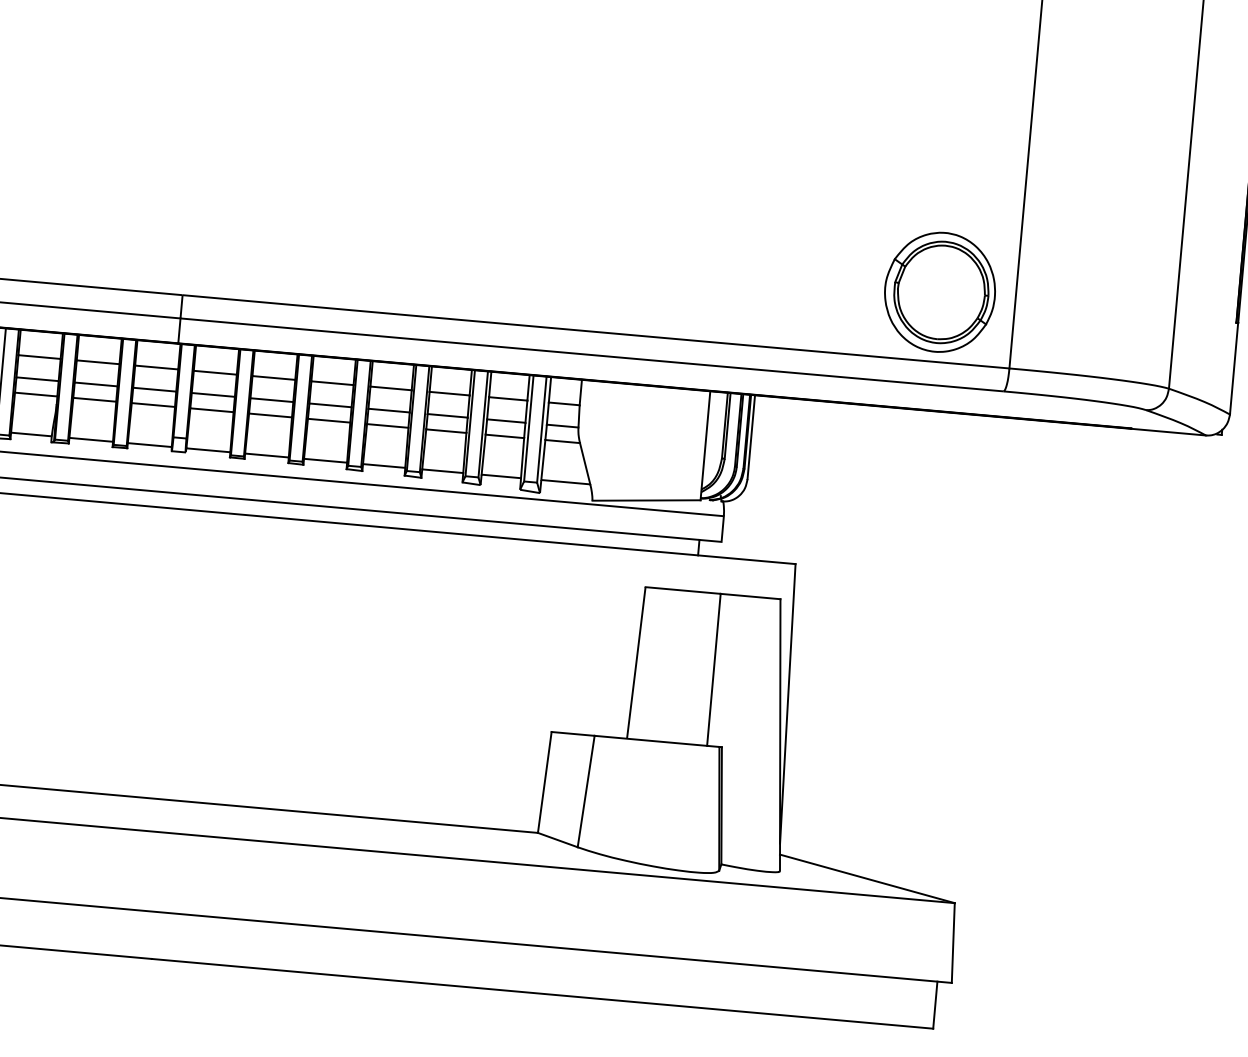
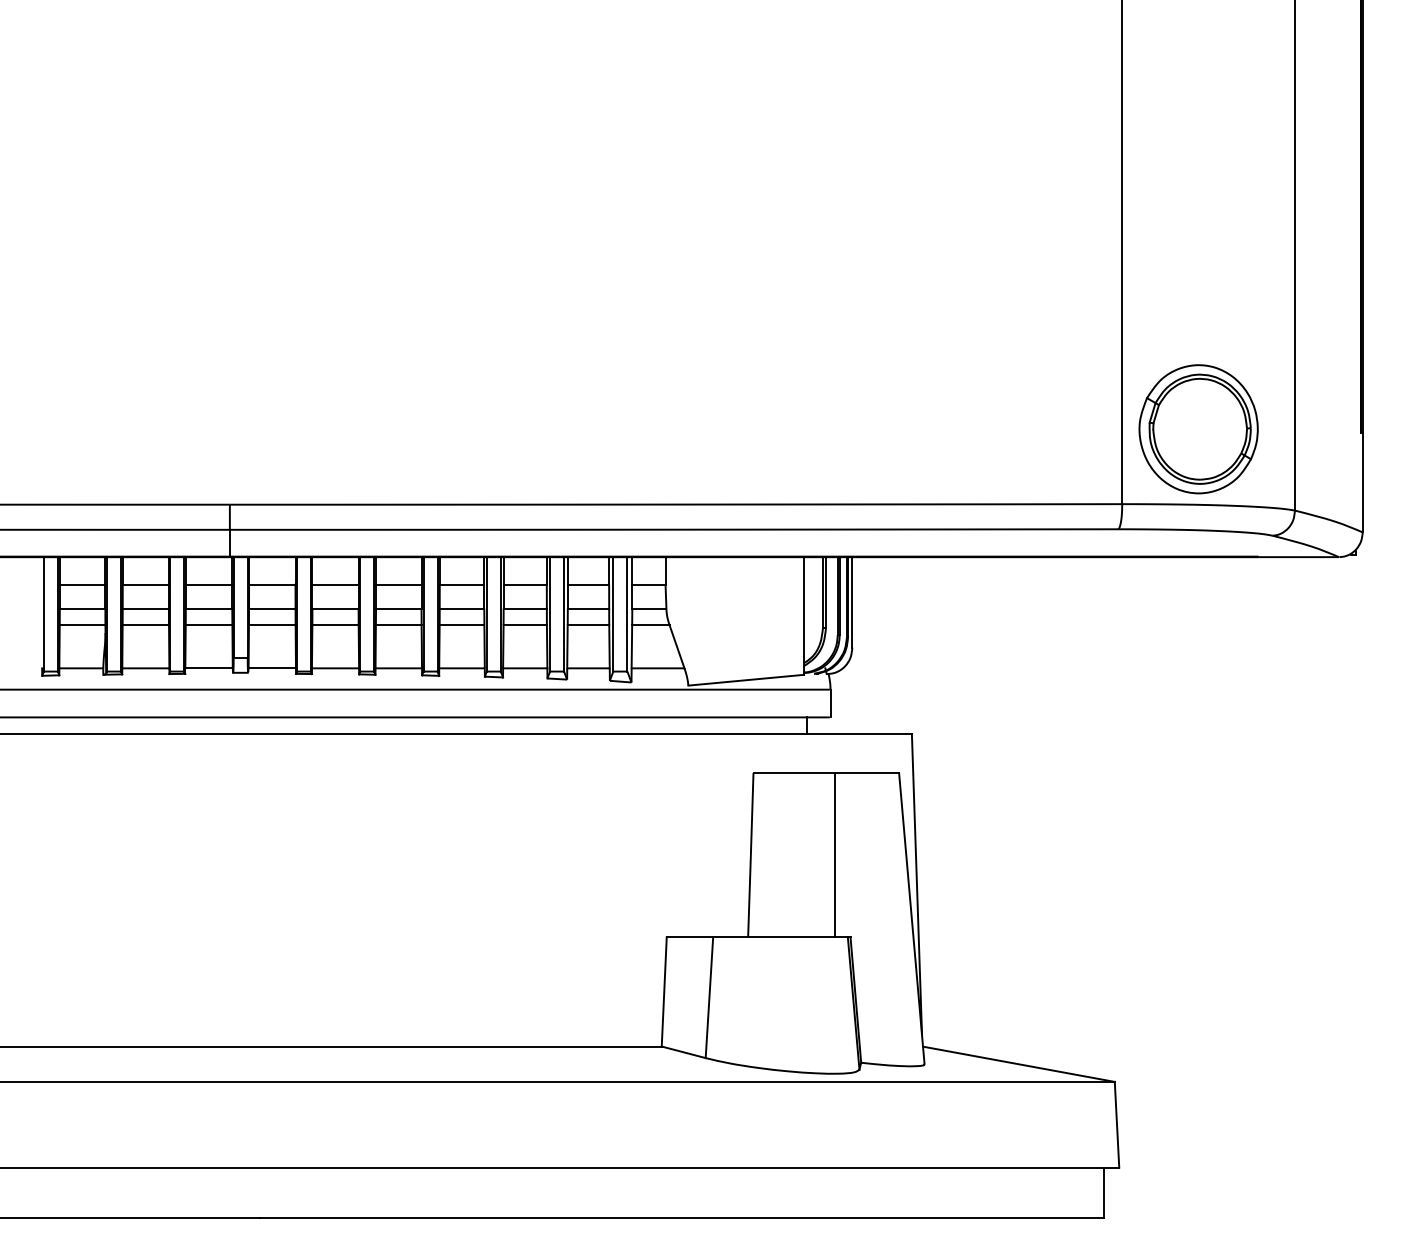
part: (939, 292) -> (1198, 429), moved

